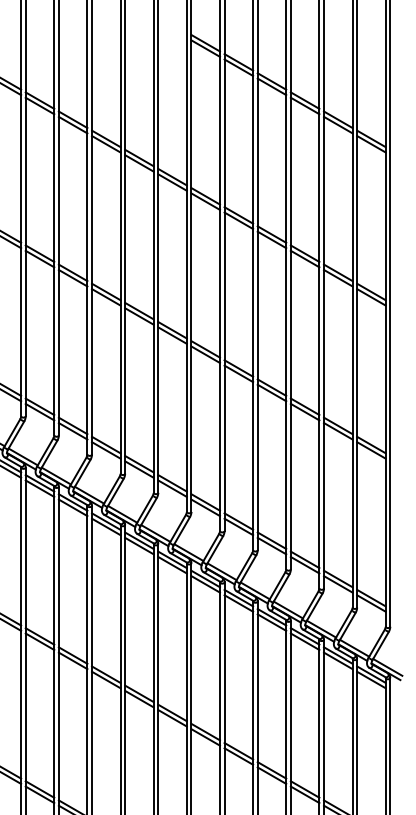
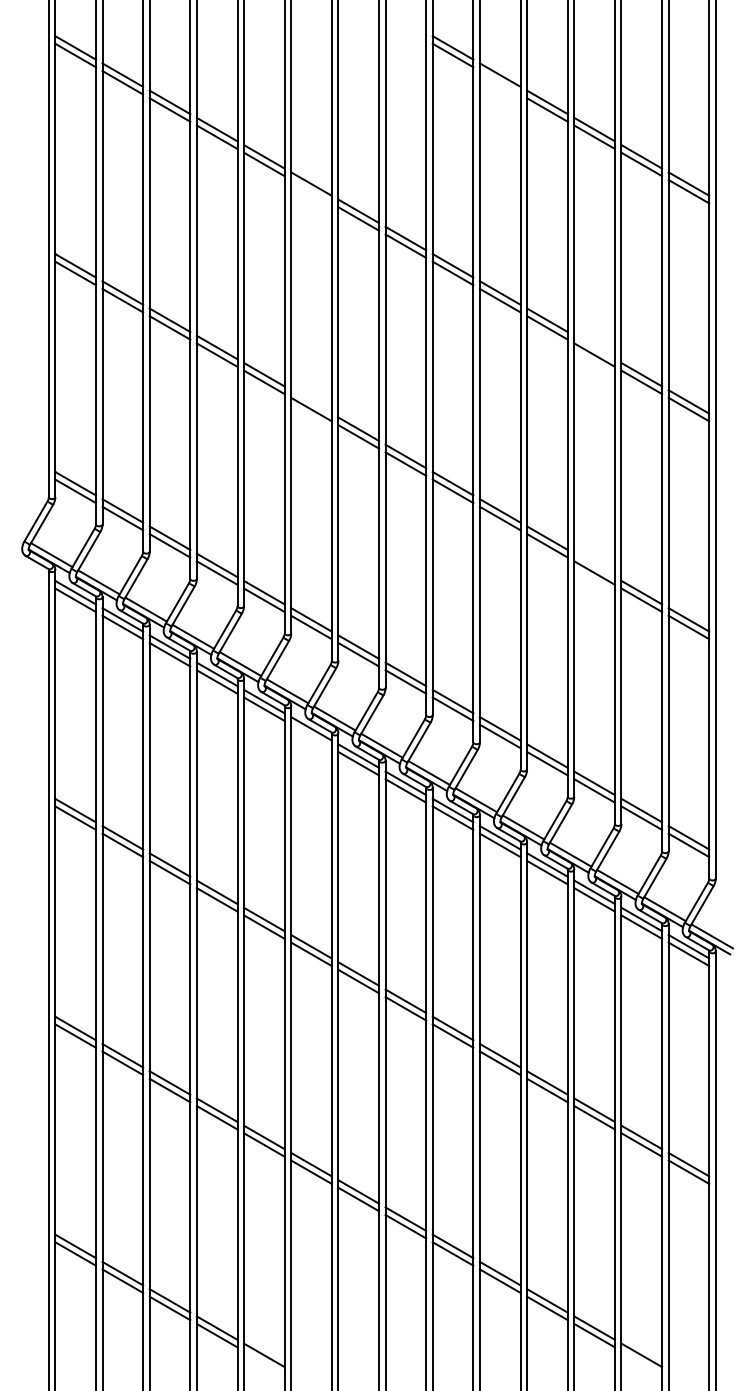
line: (238, 67) -> (499, 82), removed
line: (106, 144) -> (311, 191), removed
line: (305, 253) -> (594, 347), removed
line: (106, 291) -> (311, 401), removed
line: (305, 406) -> (594, 565), removed
line: (106, 526) -> (311, 736), removed

